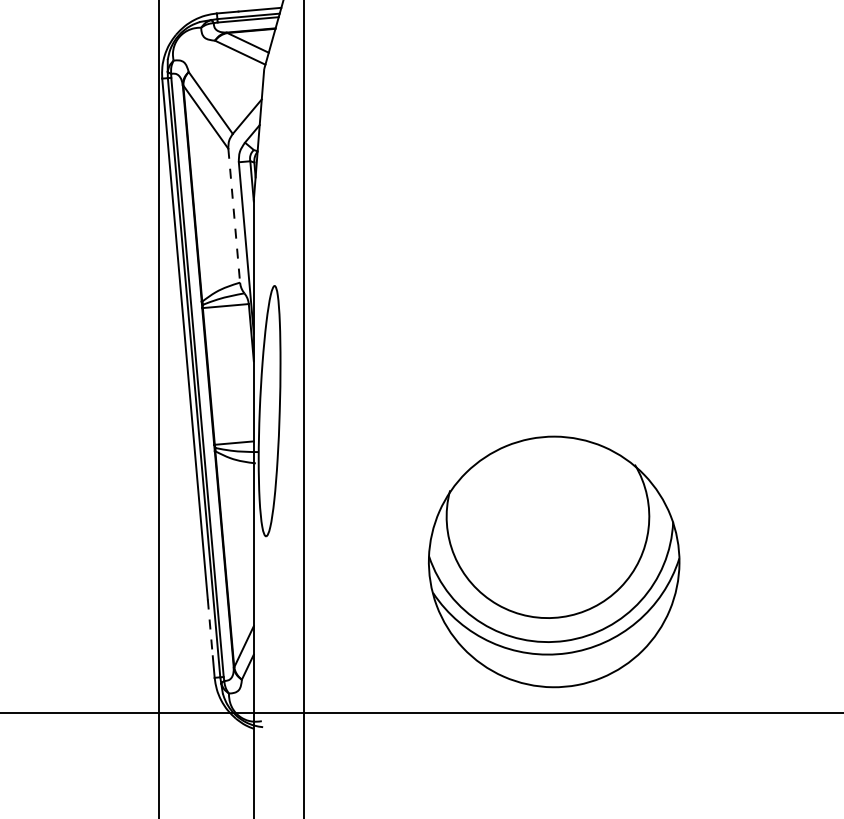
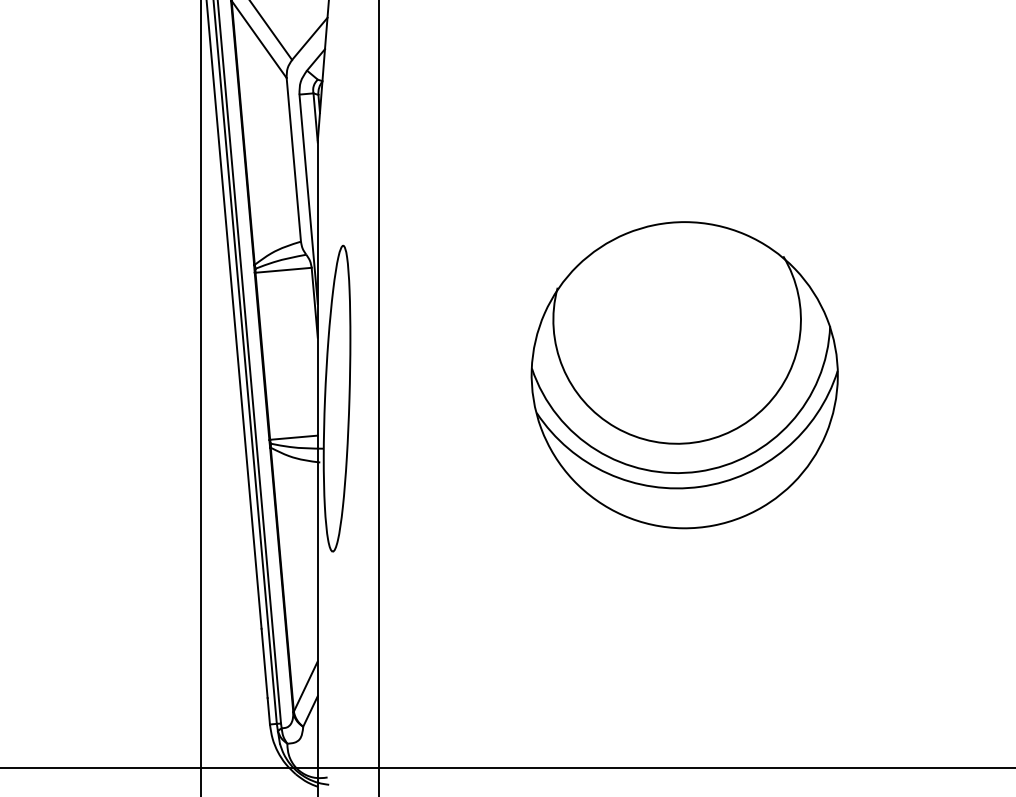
line: (234, 216) -> (294, 160), dashed -> solid
part: (554, 561) -> (685, 374), moved
line: (210, 628) -> (264, 664), dashed -> solid

